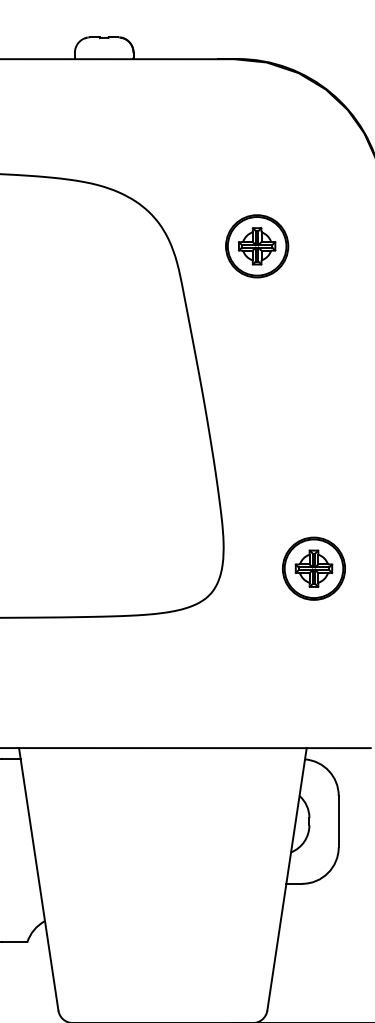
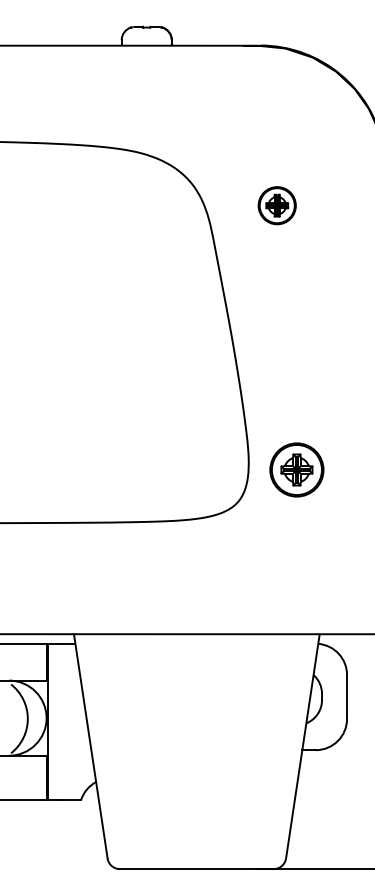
part: (256, 246) -> (276, 205), size x0.7
part: (313, 568) -> (296, 469), moved

